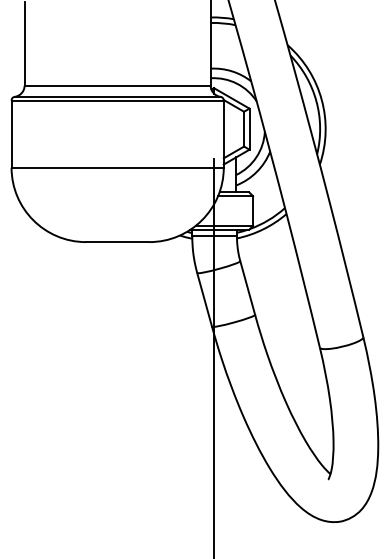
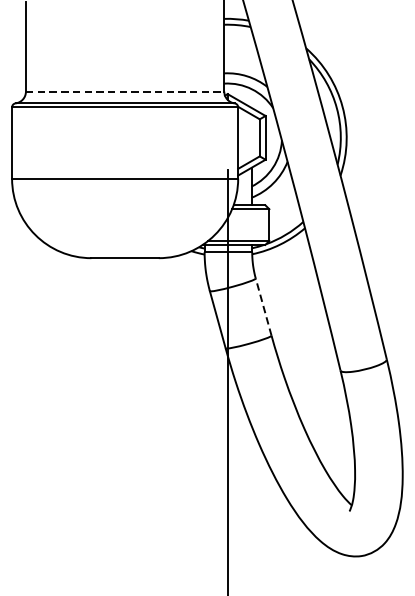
line: (118, 85) -> (126, 91), solid -> dashed
line: (247, 288) -> (263, 307), solid -> dashed

